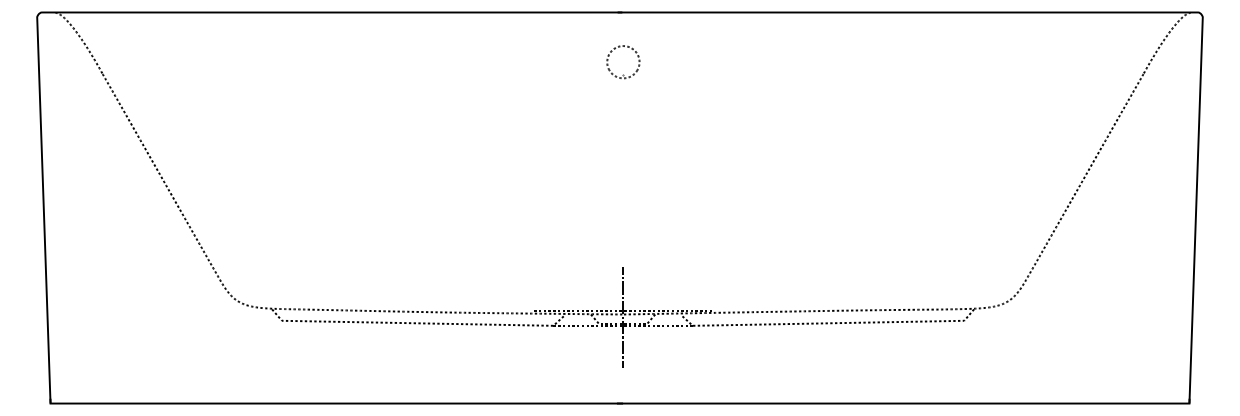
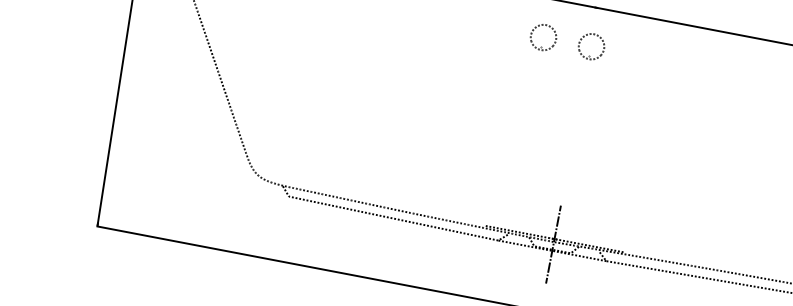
part: (561, 74) -> (541, 47), added

